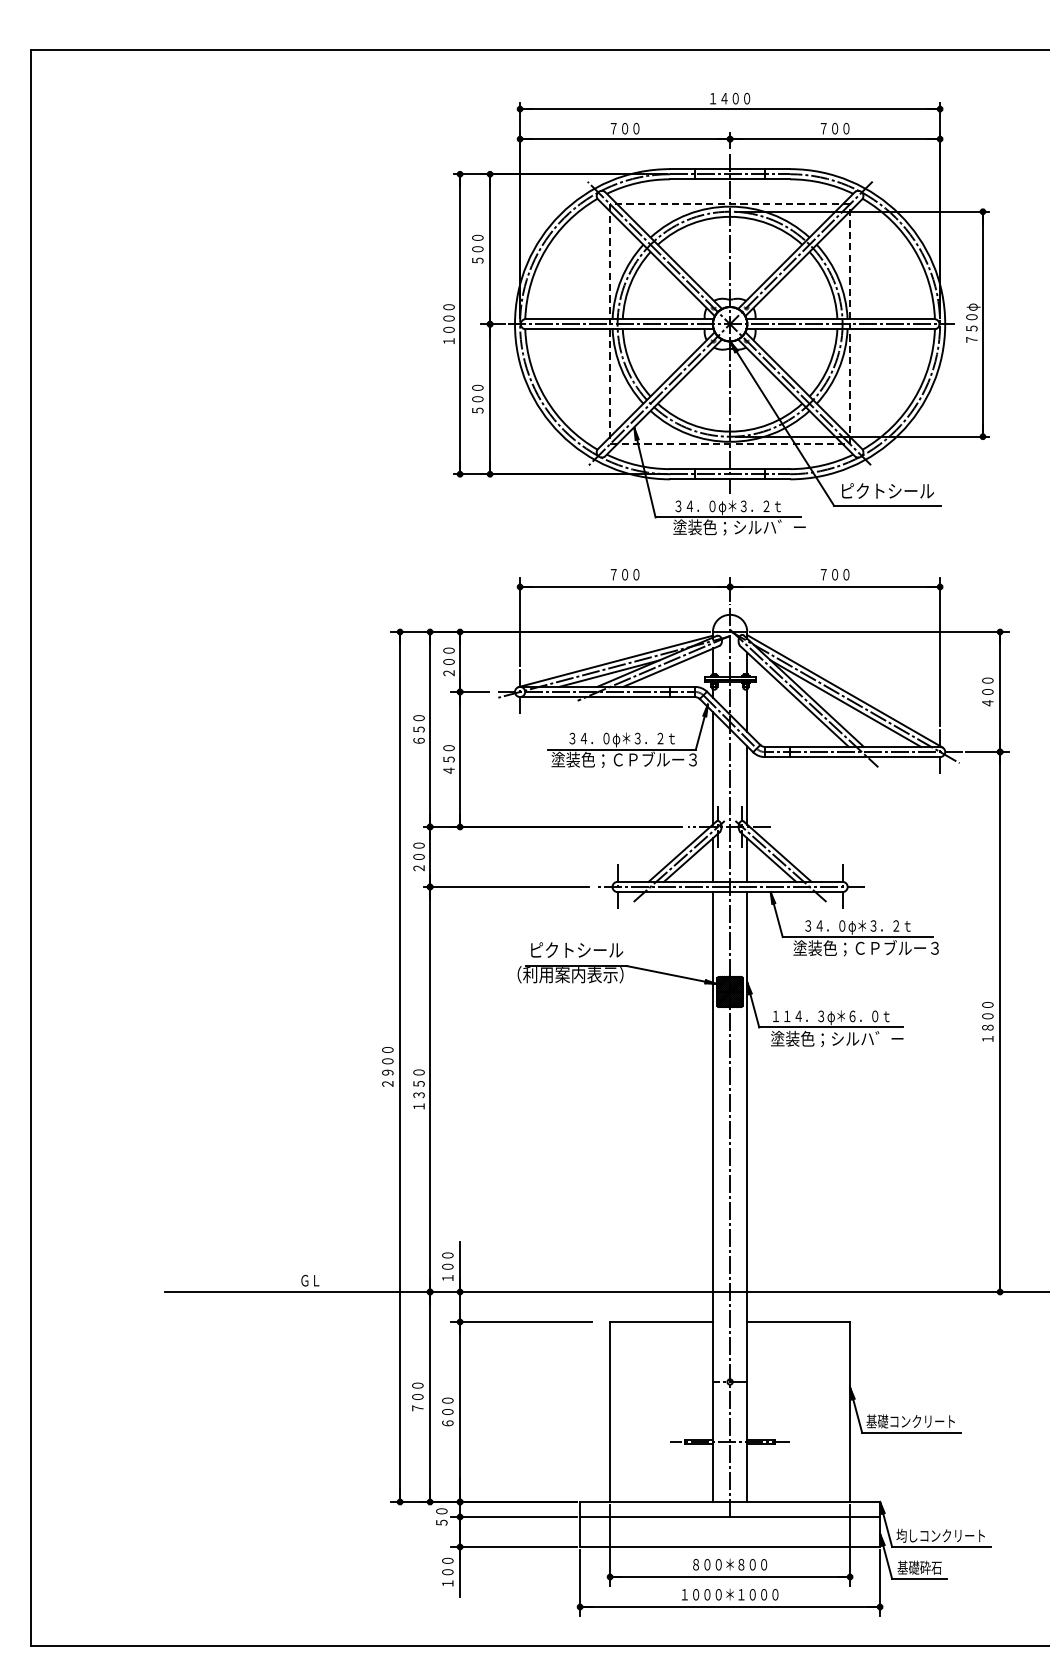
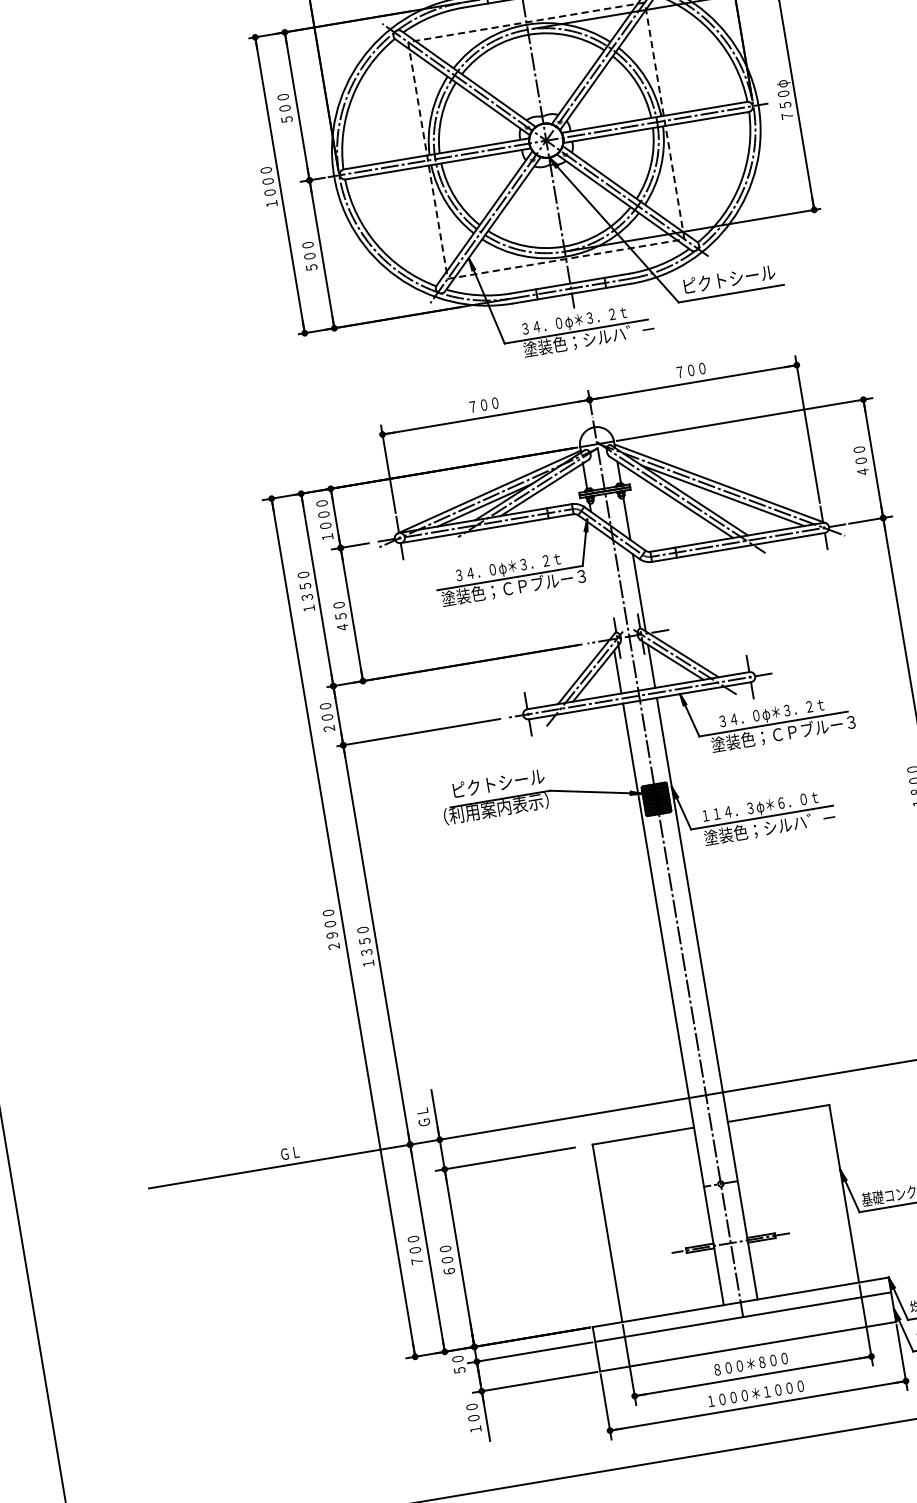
text: (448, 661) -> (324, 519), ２００ -> １０００
text: (418, 729) -> (305, 591), ６５０ -> １３５０
line: (712, 768) -> (602, 581), removed
text: (447, 1266) -> (423, 1116), １００ -> ＧＬ

